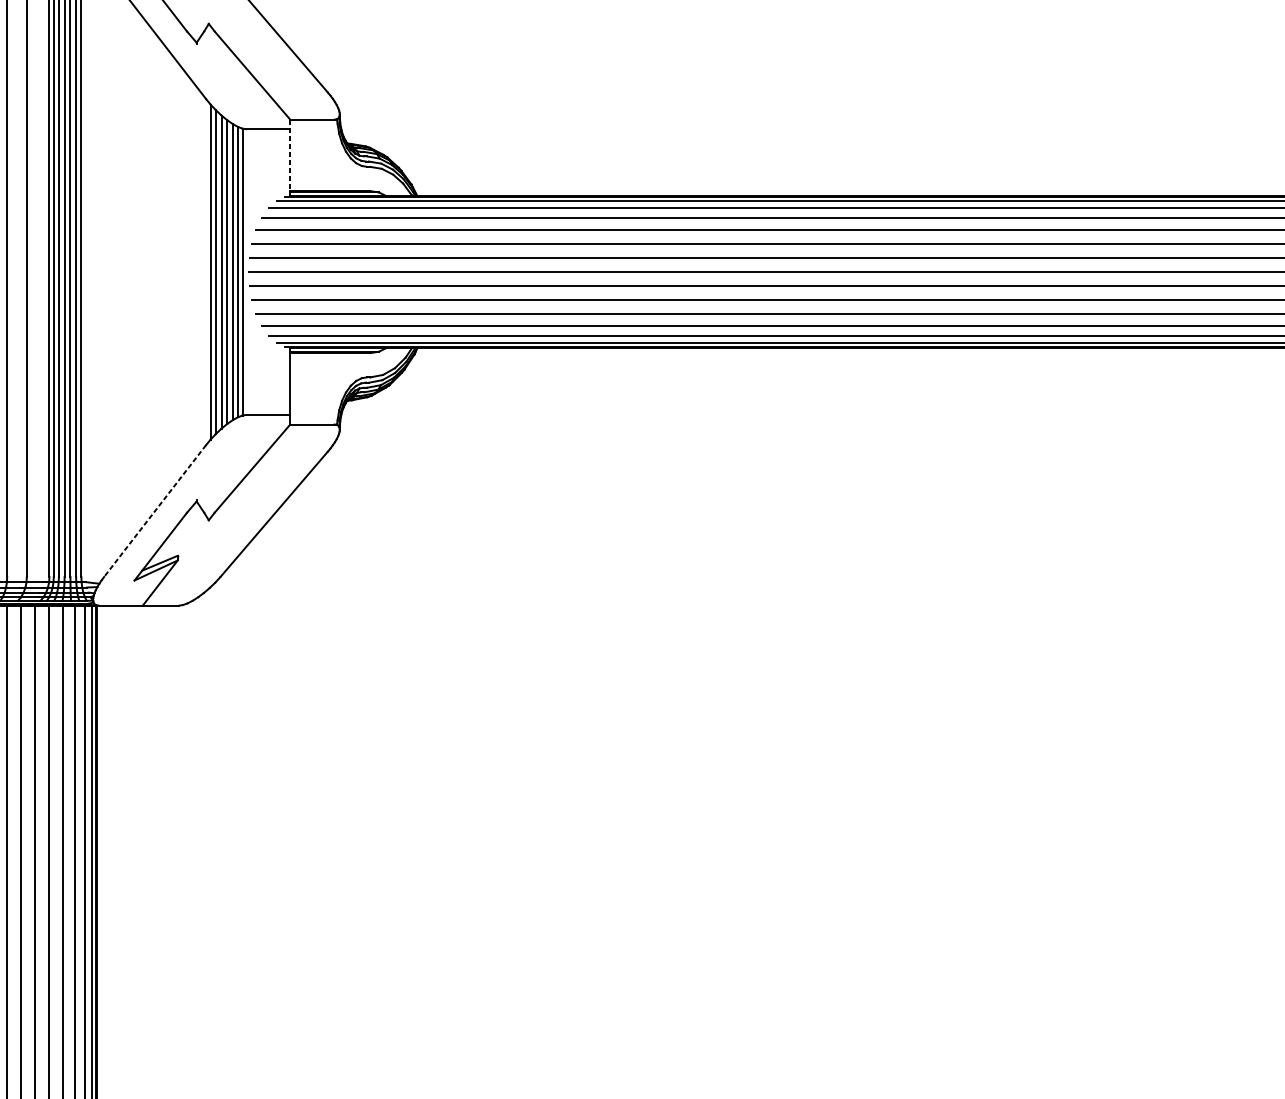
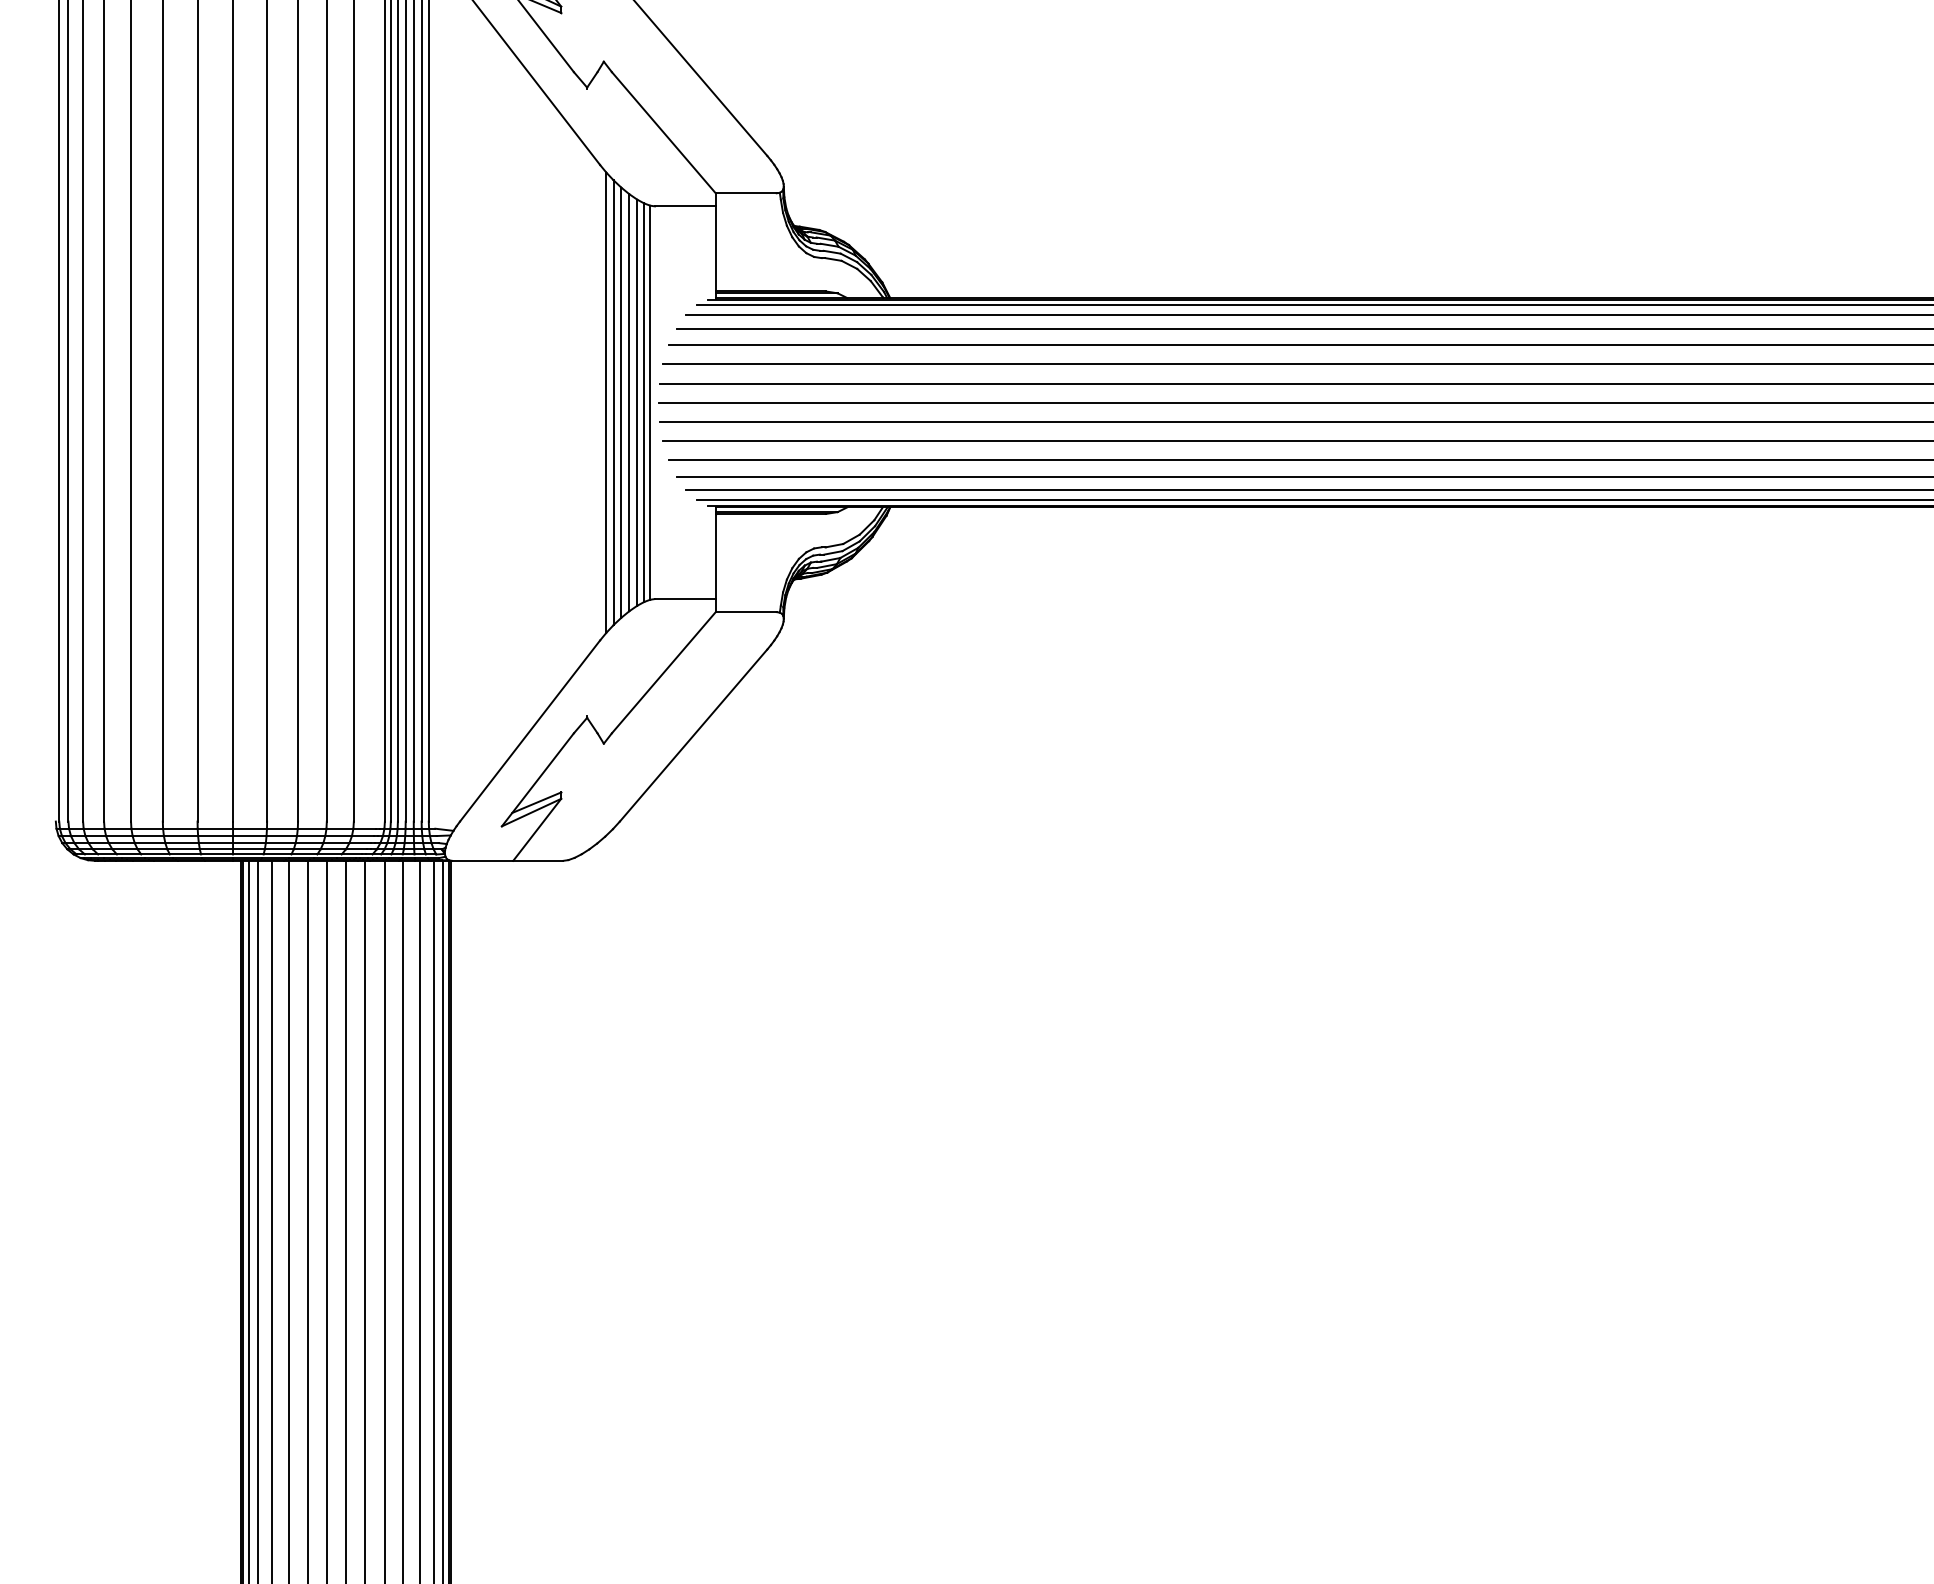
line: (290, 155) -> (715, 242), dashed -> solid
line: (155, 510) -> (530, 730), dashed -> solid

